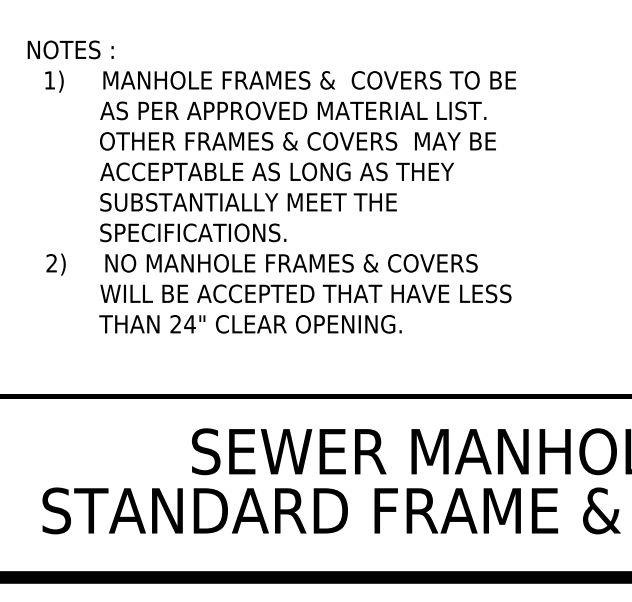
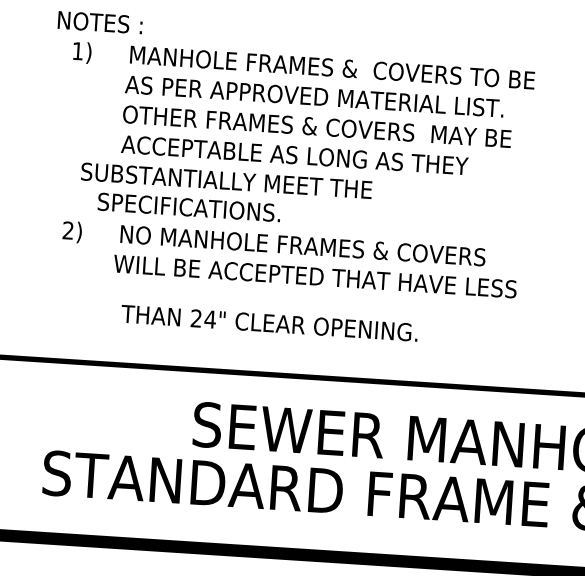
text: (248, 202) -> (226, 180), moved
text: (193, 232) -> (189, 207), moved
text: (250, 324) -> (269, 323), moved

